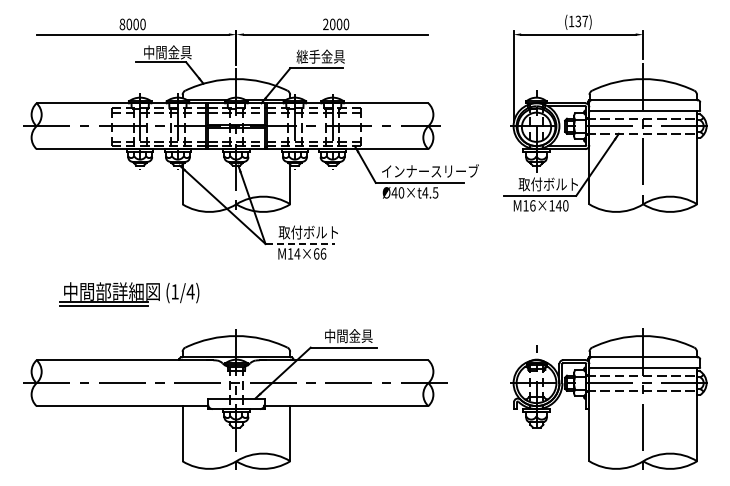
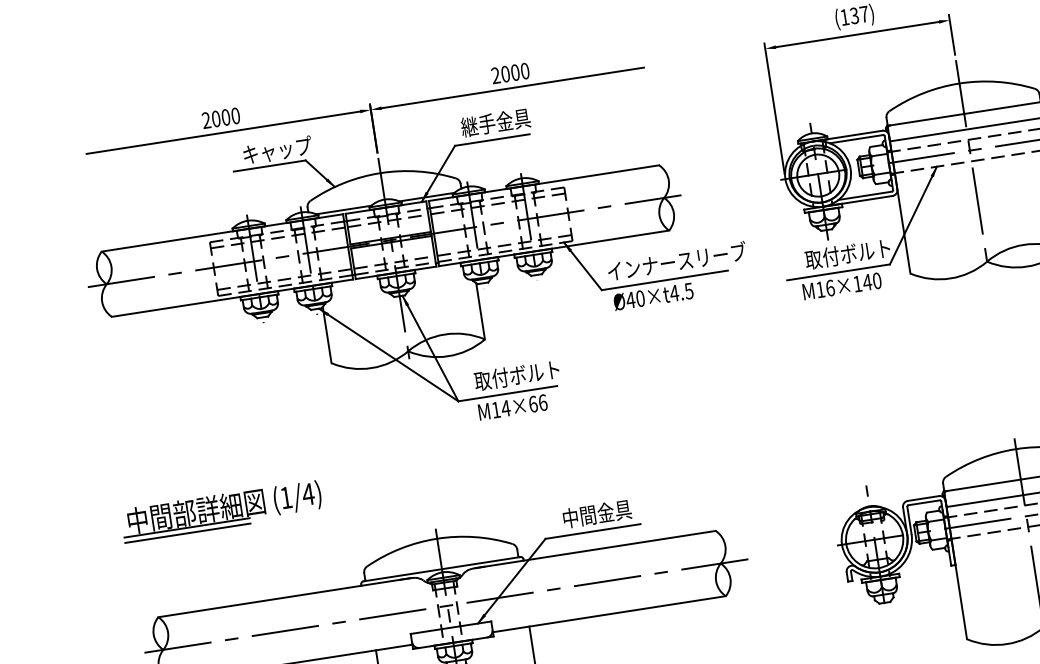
text: (122, 24) -> (206, 120), 8000 -> 2000
text: (168, 52) -> (278, 150), 中間金具 -> キャップ
line: (300, 243) -> (508, 392), dashed -> solid
part: (129, 294) -> (221, 511), moved

